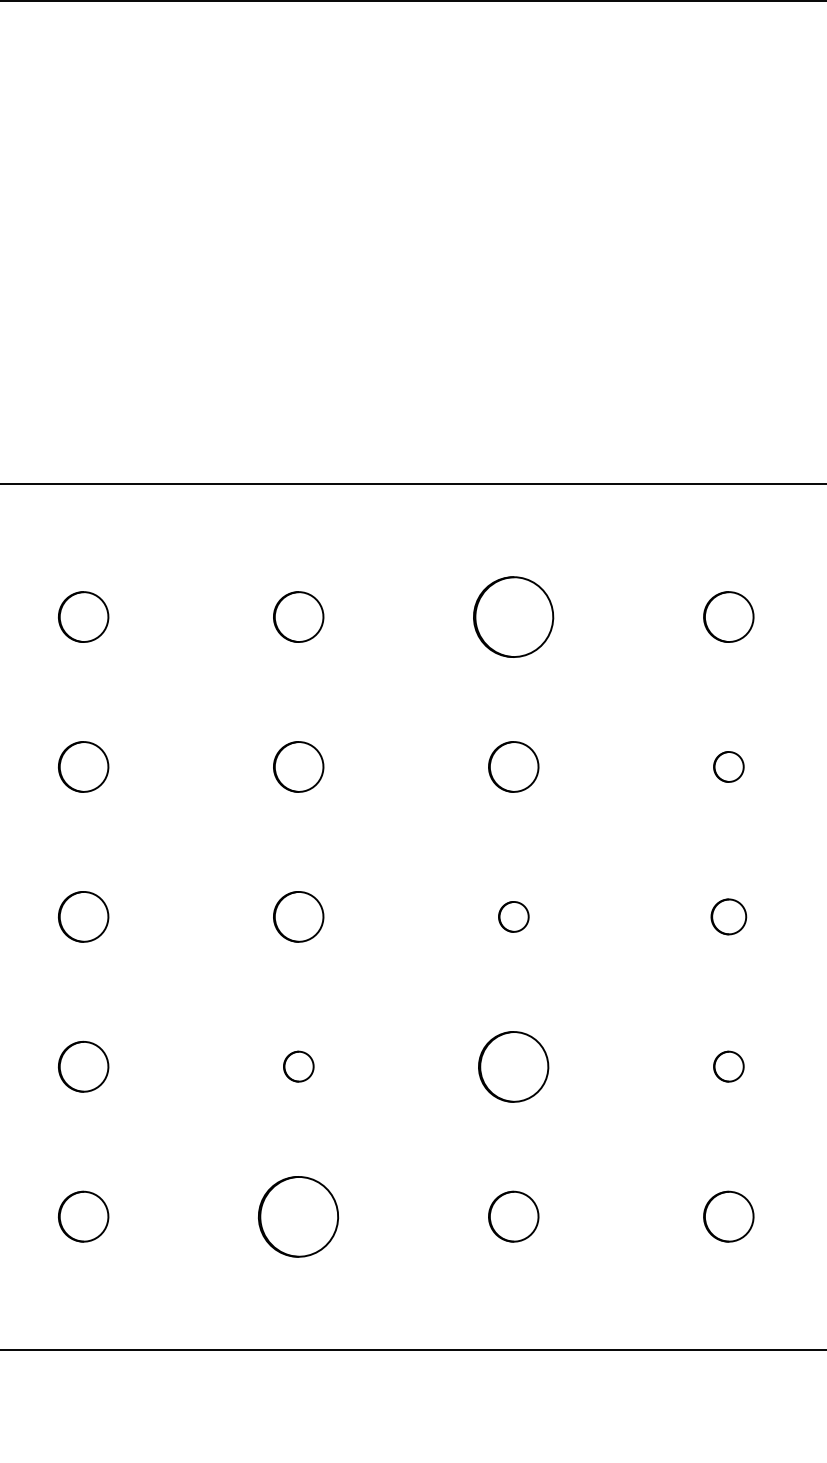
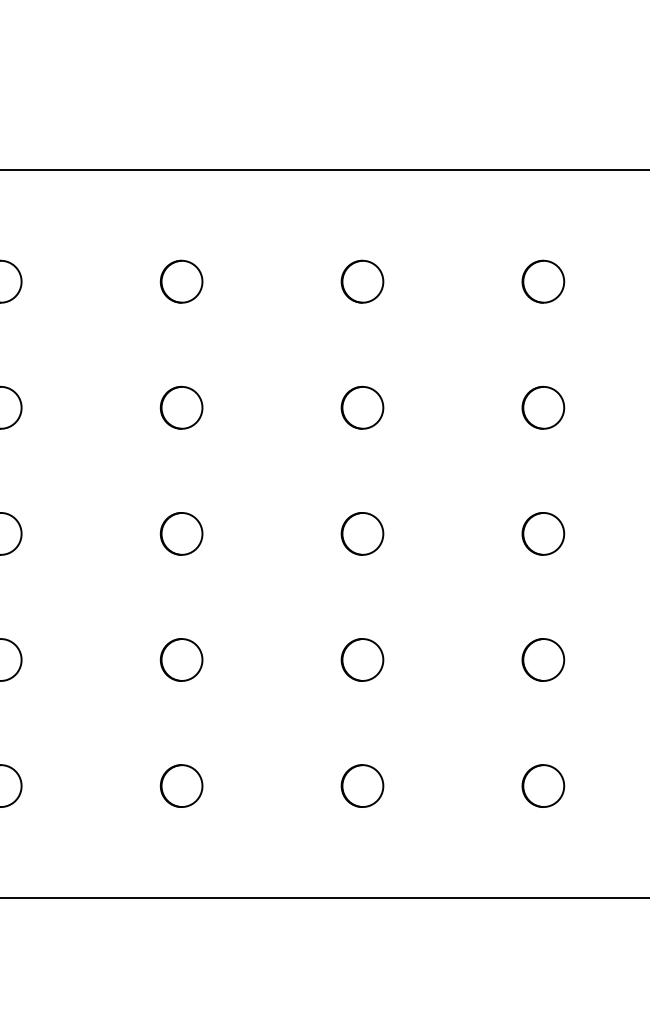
part: (513, 616) -> (362, 281), size x0.62
part: (728, 766) -> (543, 407), size x1.67
part: (513, 916) -> (362, 533), size x1.67
part: (728, 916) -> (543, 533), size x1.43
part: (298, 1066) -> (181, 659), size x1.67
part: (513, 1066) -> (362, 659), size x0.71
part: (728, 1066) -> (543, 659), size x1.67
part: (298, 1216) -> (181, 785), size x0.62

